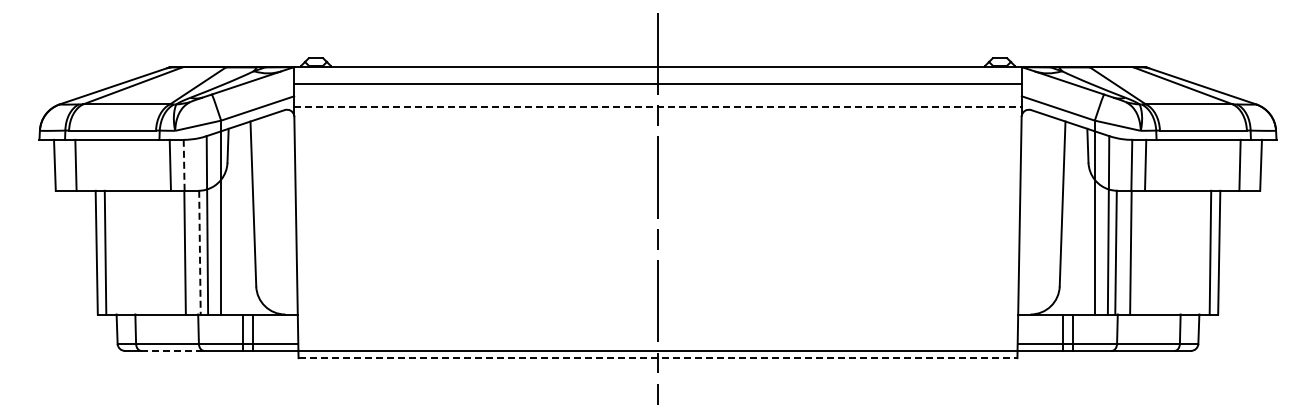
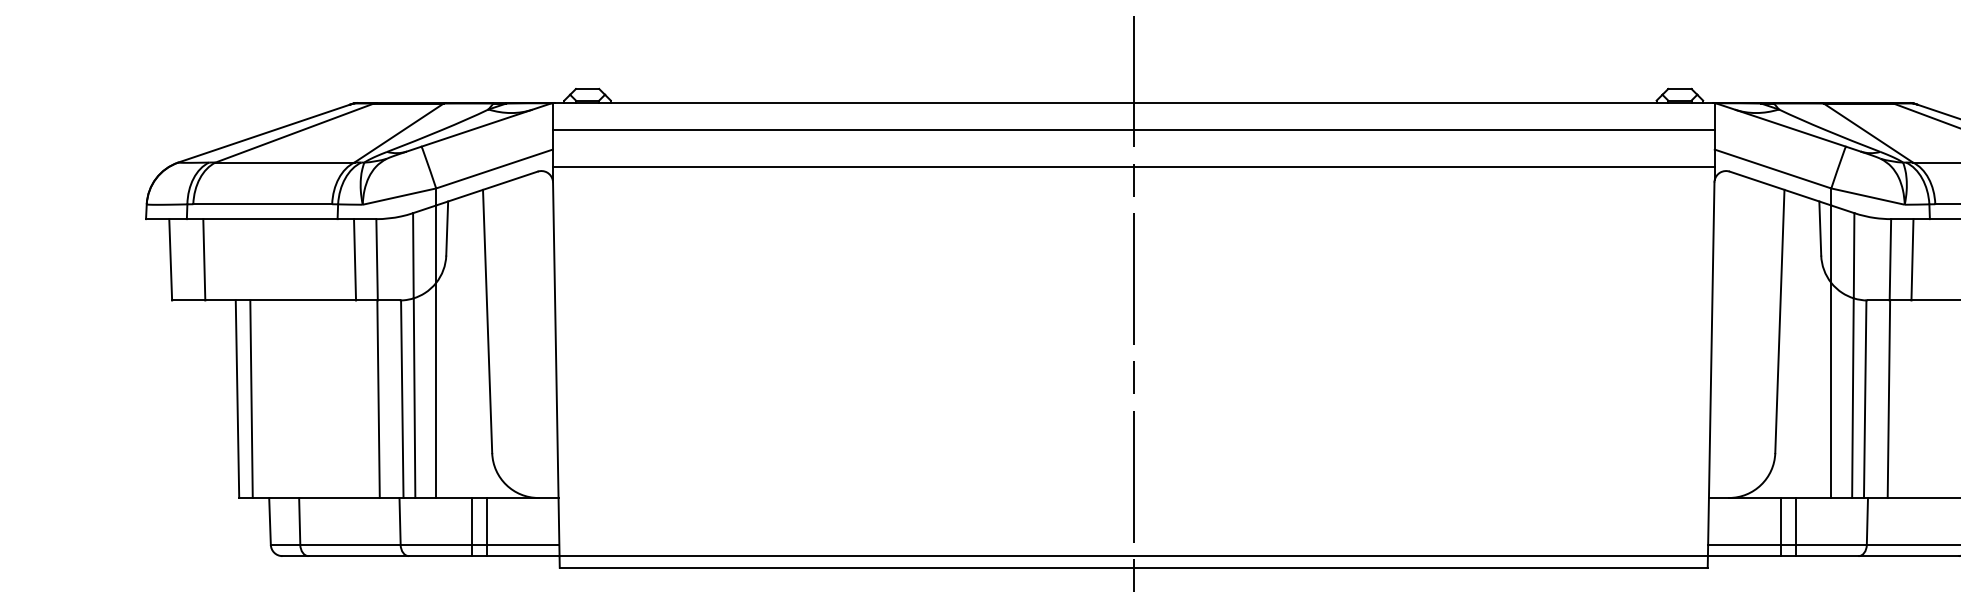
line: (658, 107) -> (1134, 167), dashed -> solid
line: (184, 164) -> (377, 258), dashed -> solid
line: (199, 252) -> (401, 398), dashed -> solid
line: (173, 350) -> (360, 555), dashed -> solid
line: (658, 358) -> (1134, 568), dashed -> solid

